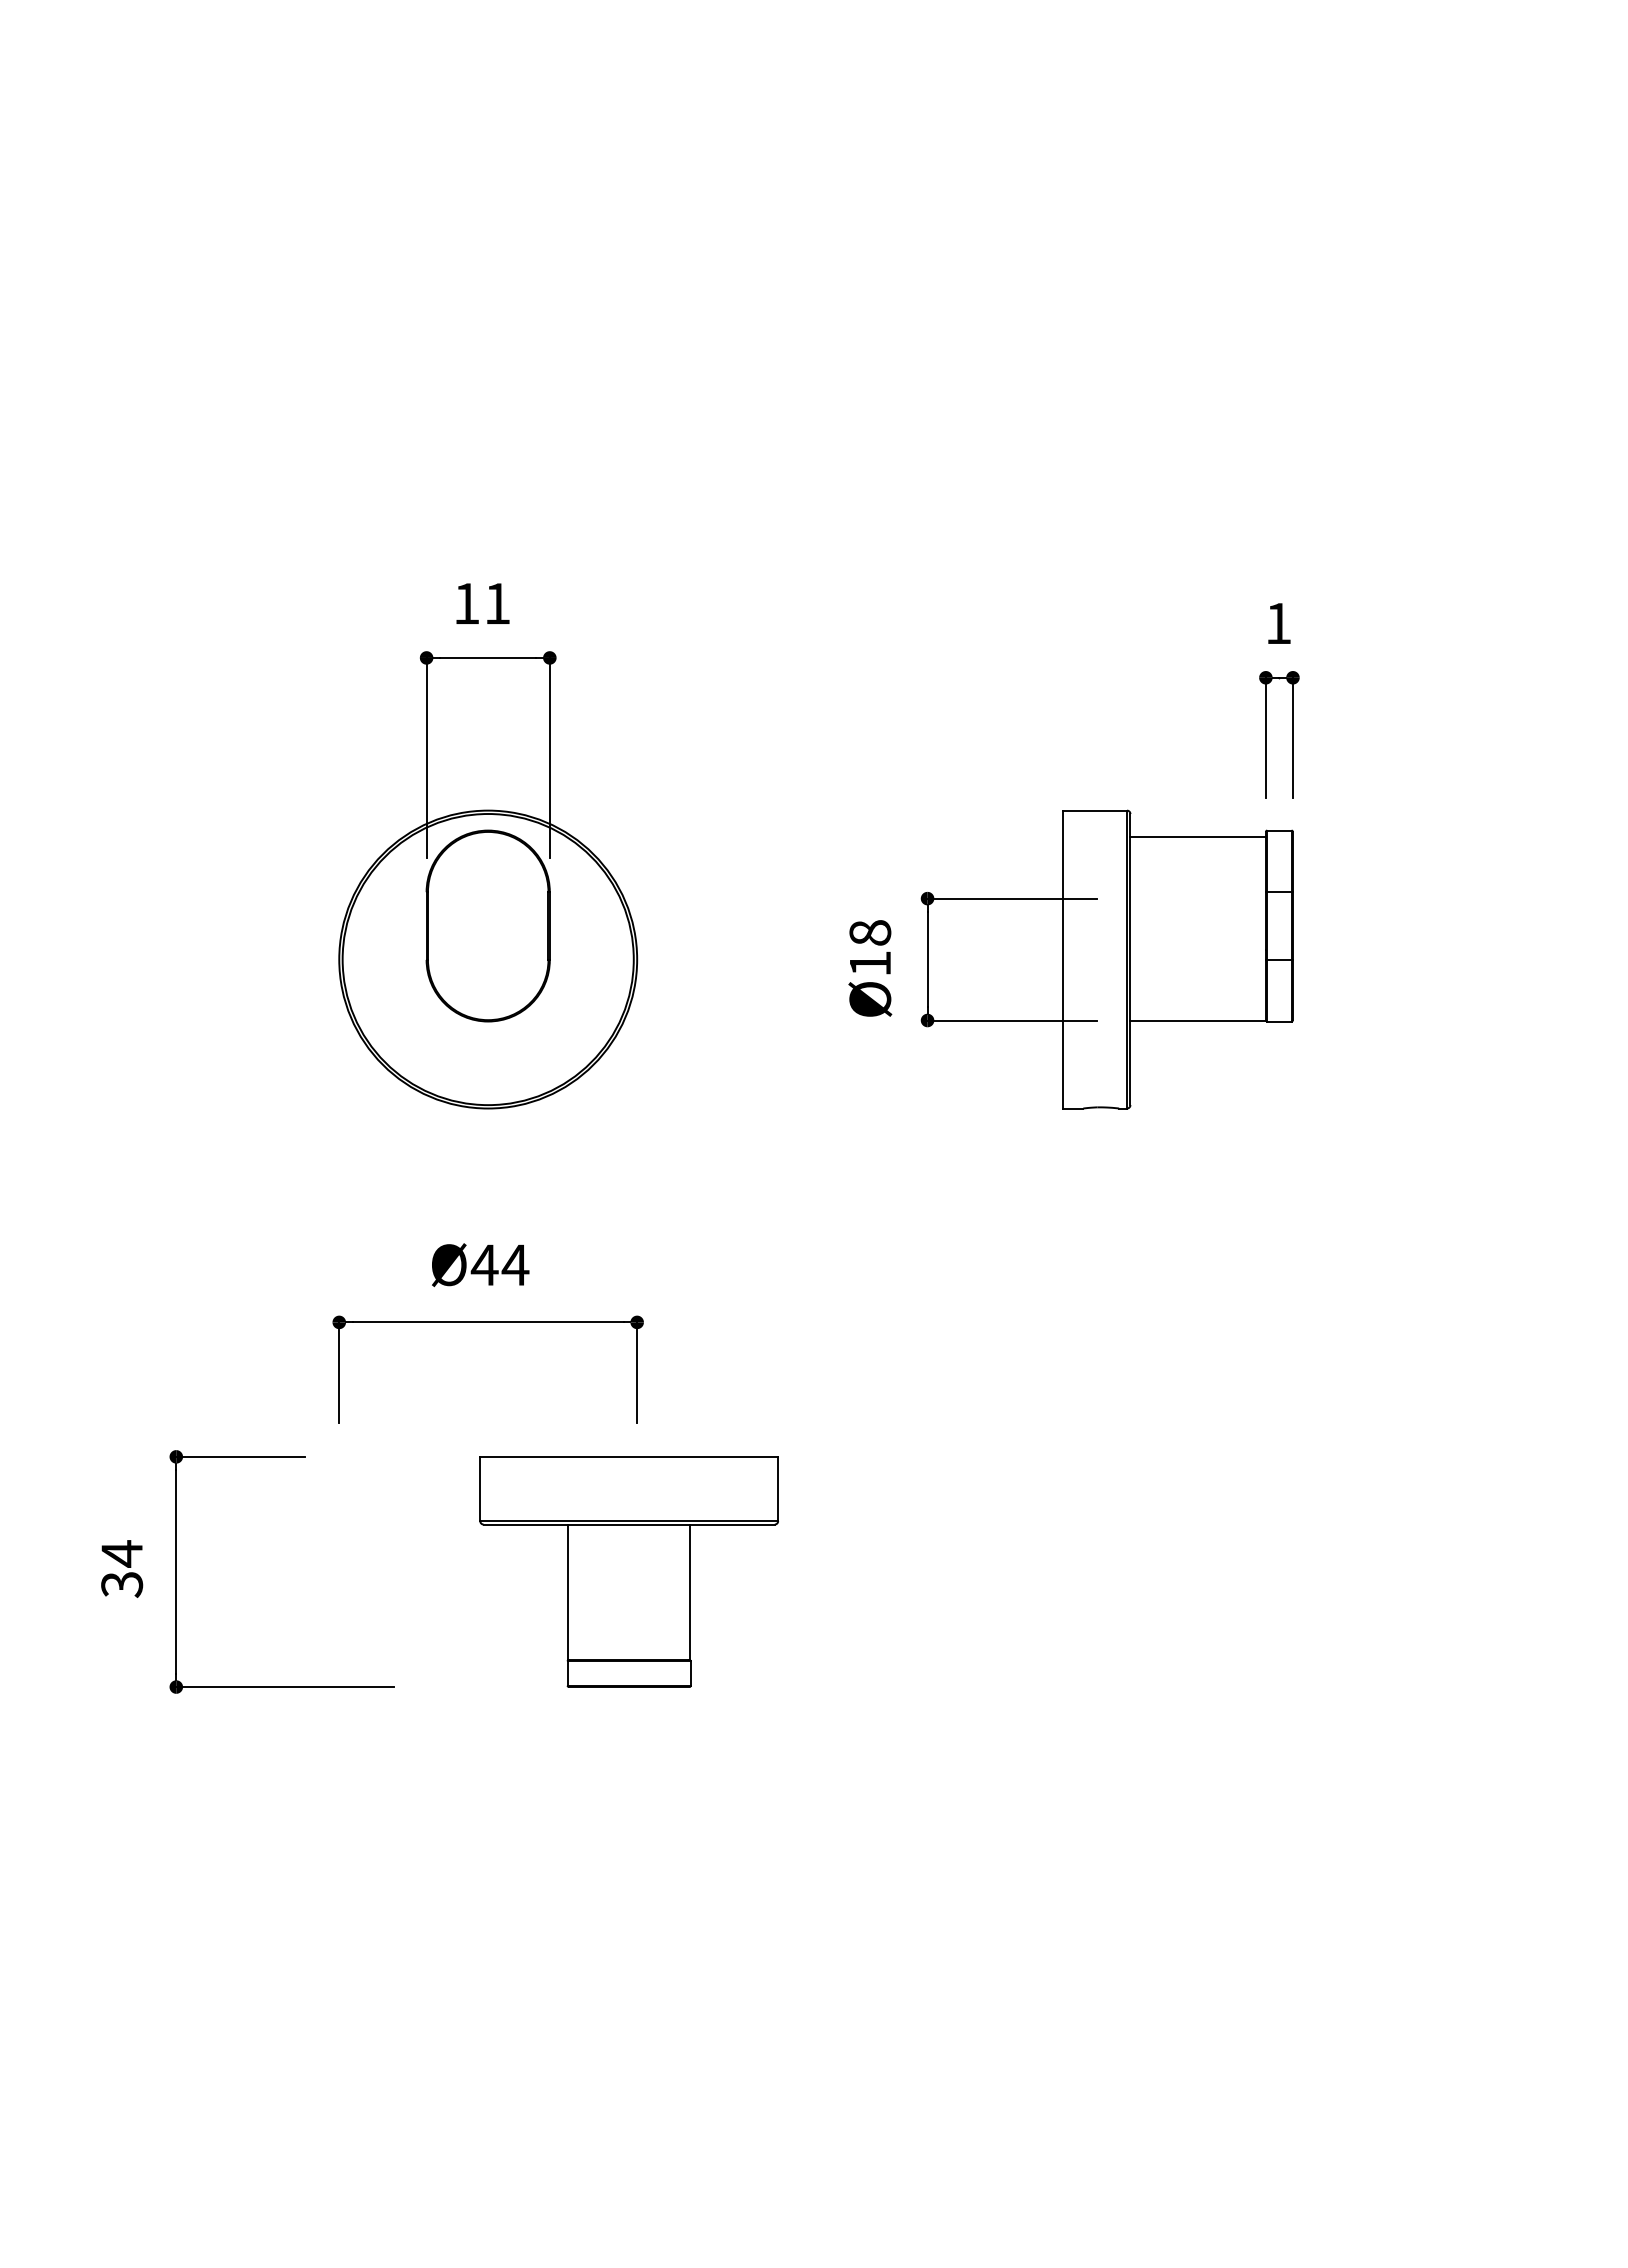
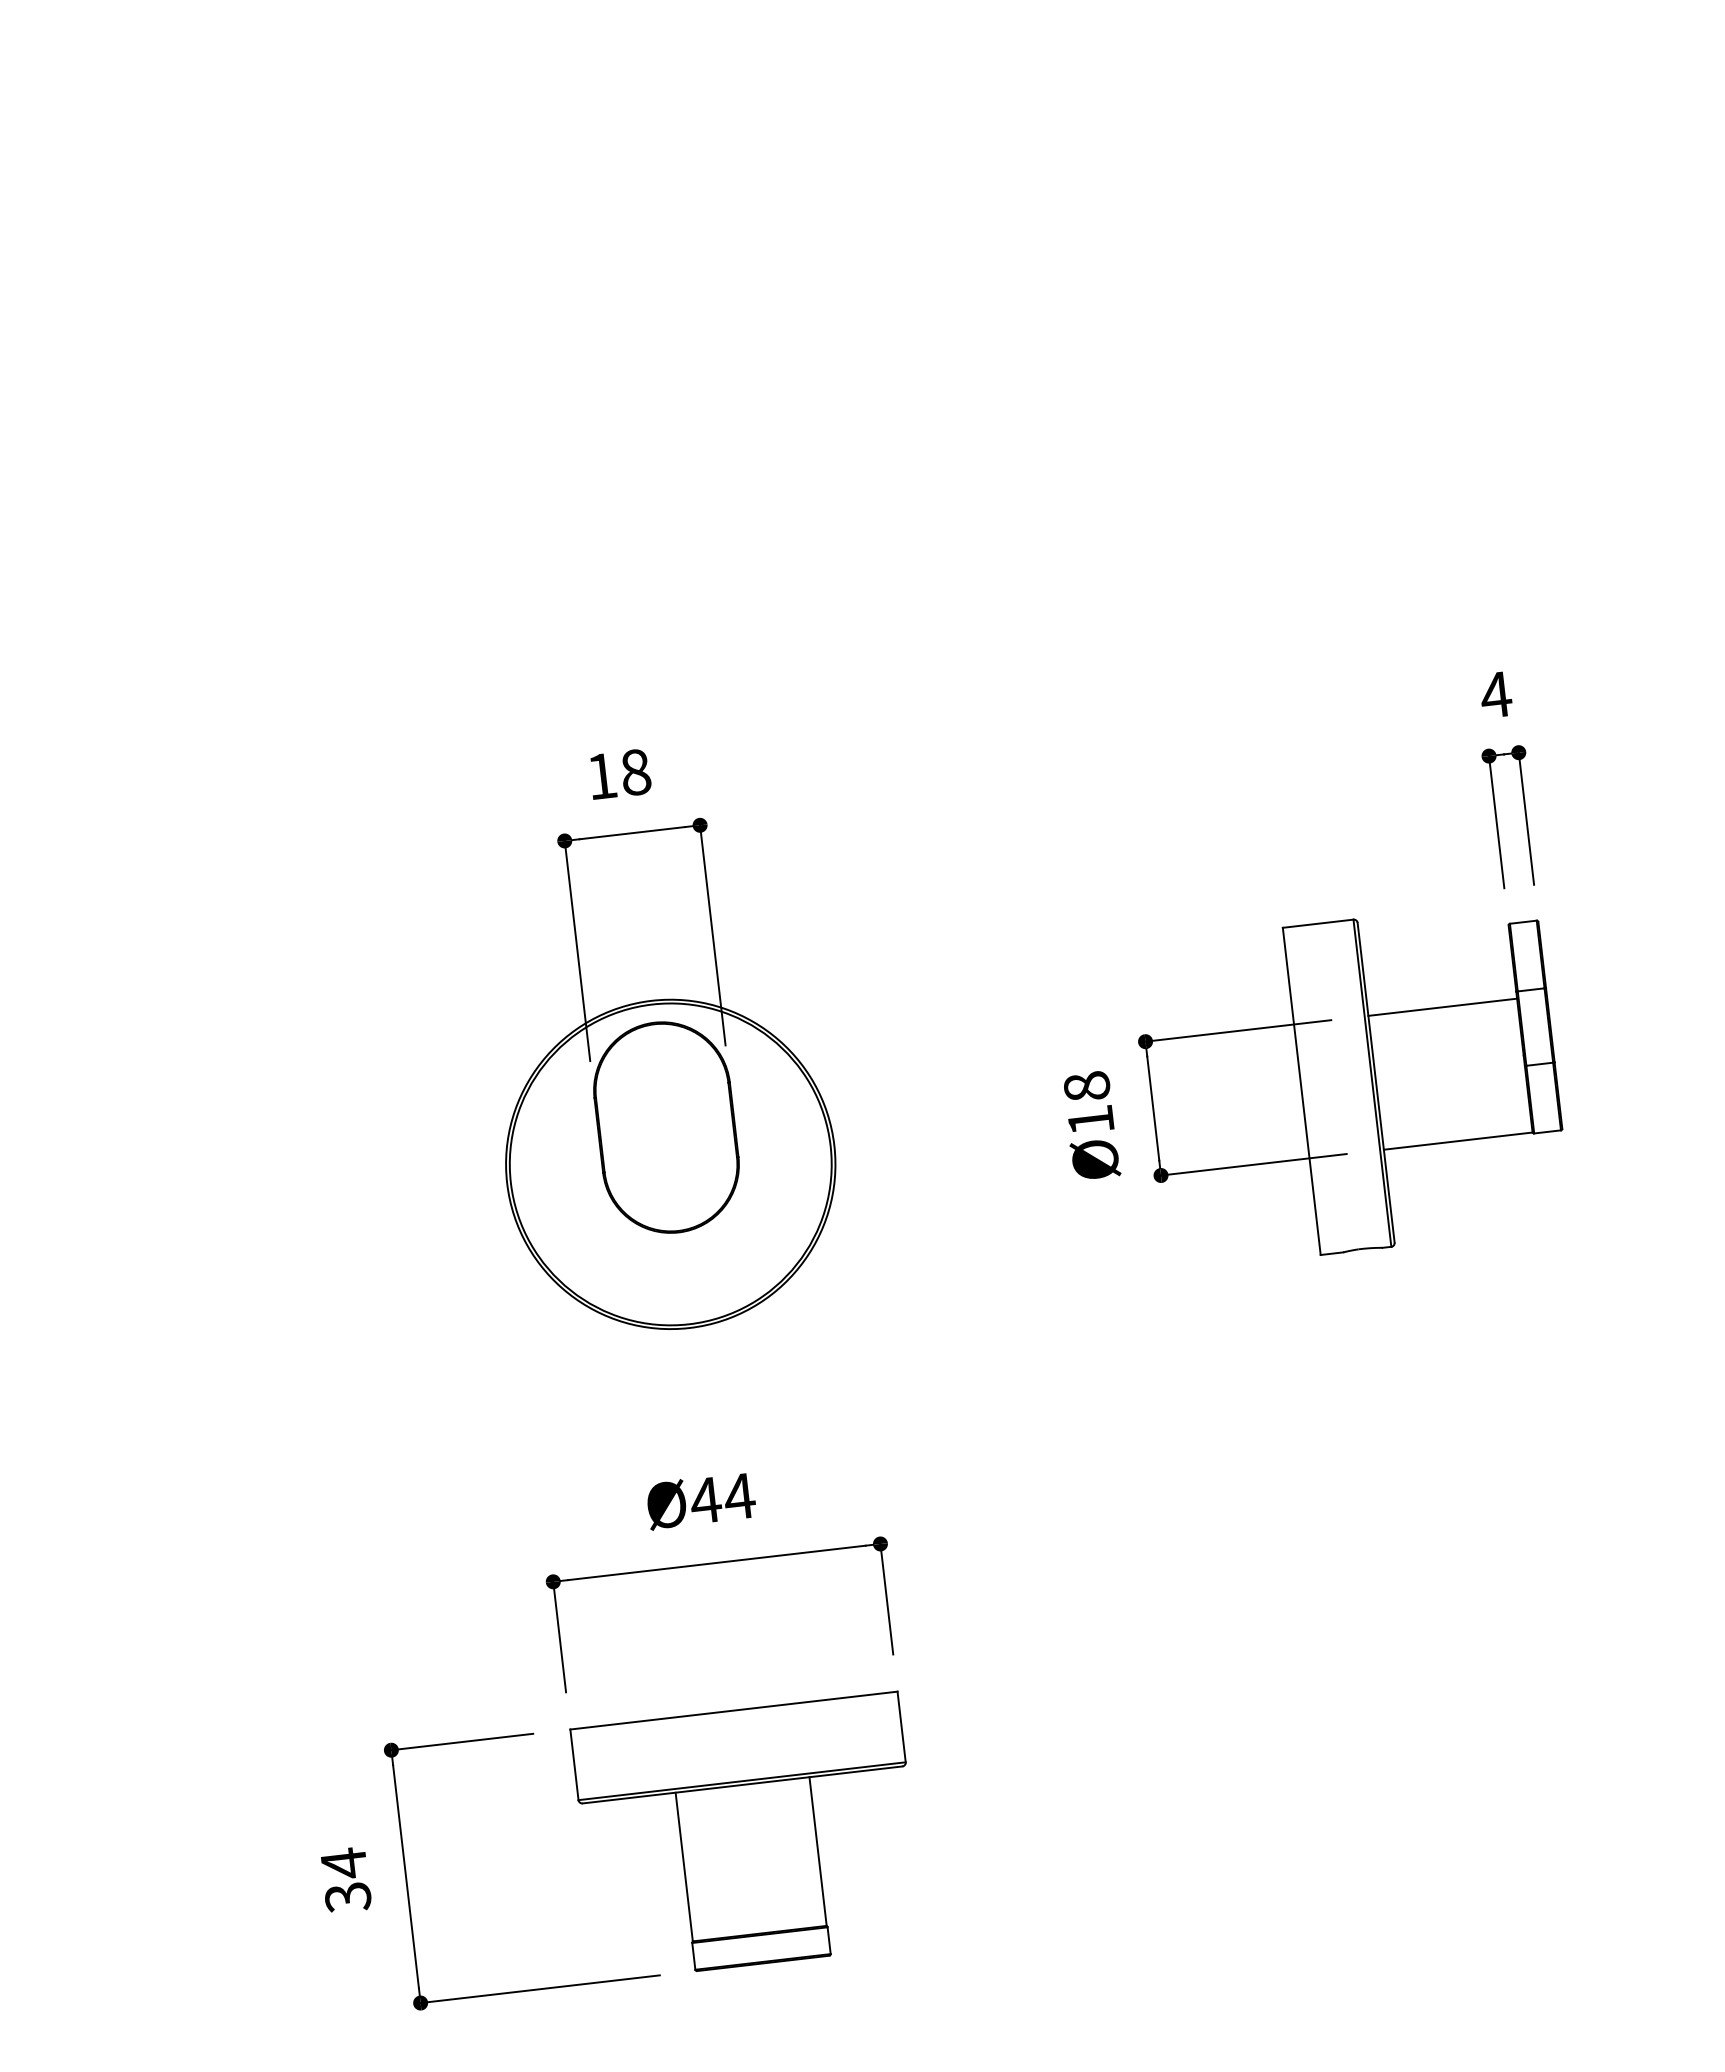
text: (497, 603) -> (635, 772), 11 -> 18
text: (1278, 623) -> (1495, 694), 1 -> 4
line: (1197, 836) -> (1441, 1007), moved
part: (628, 1571) -> (747, 1836), moved

